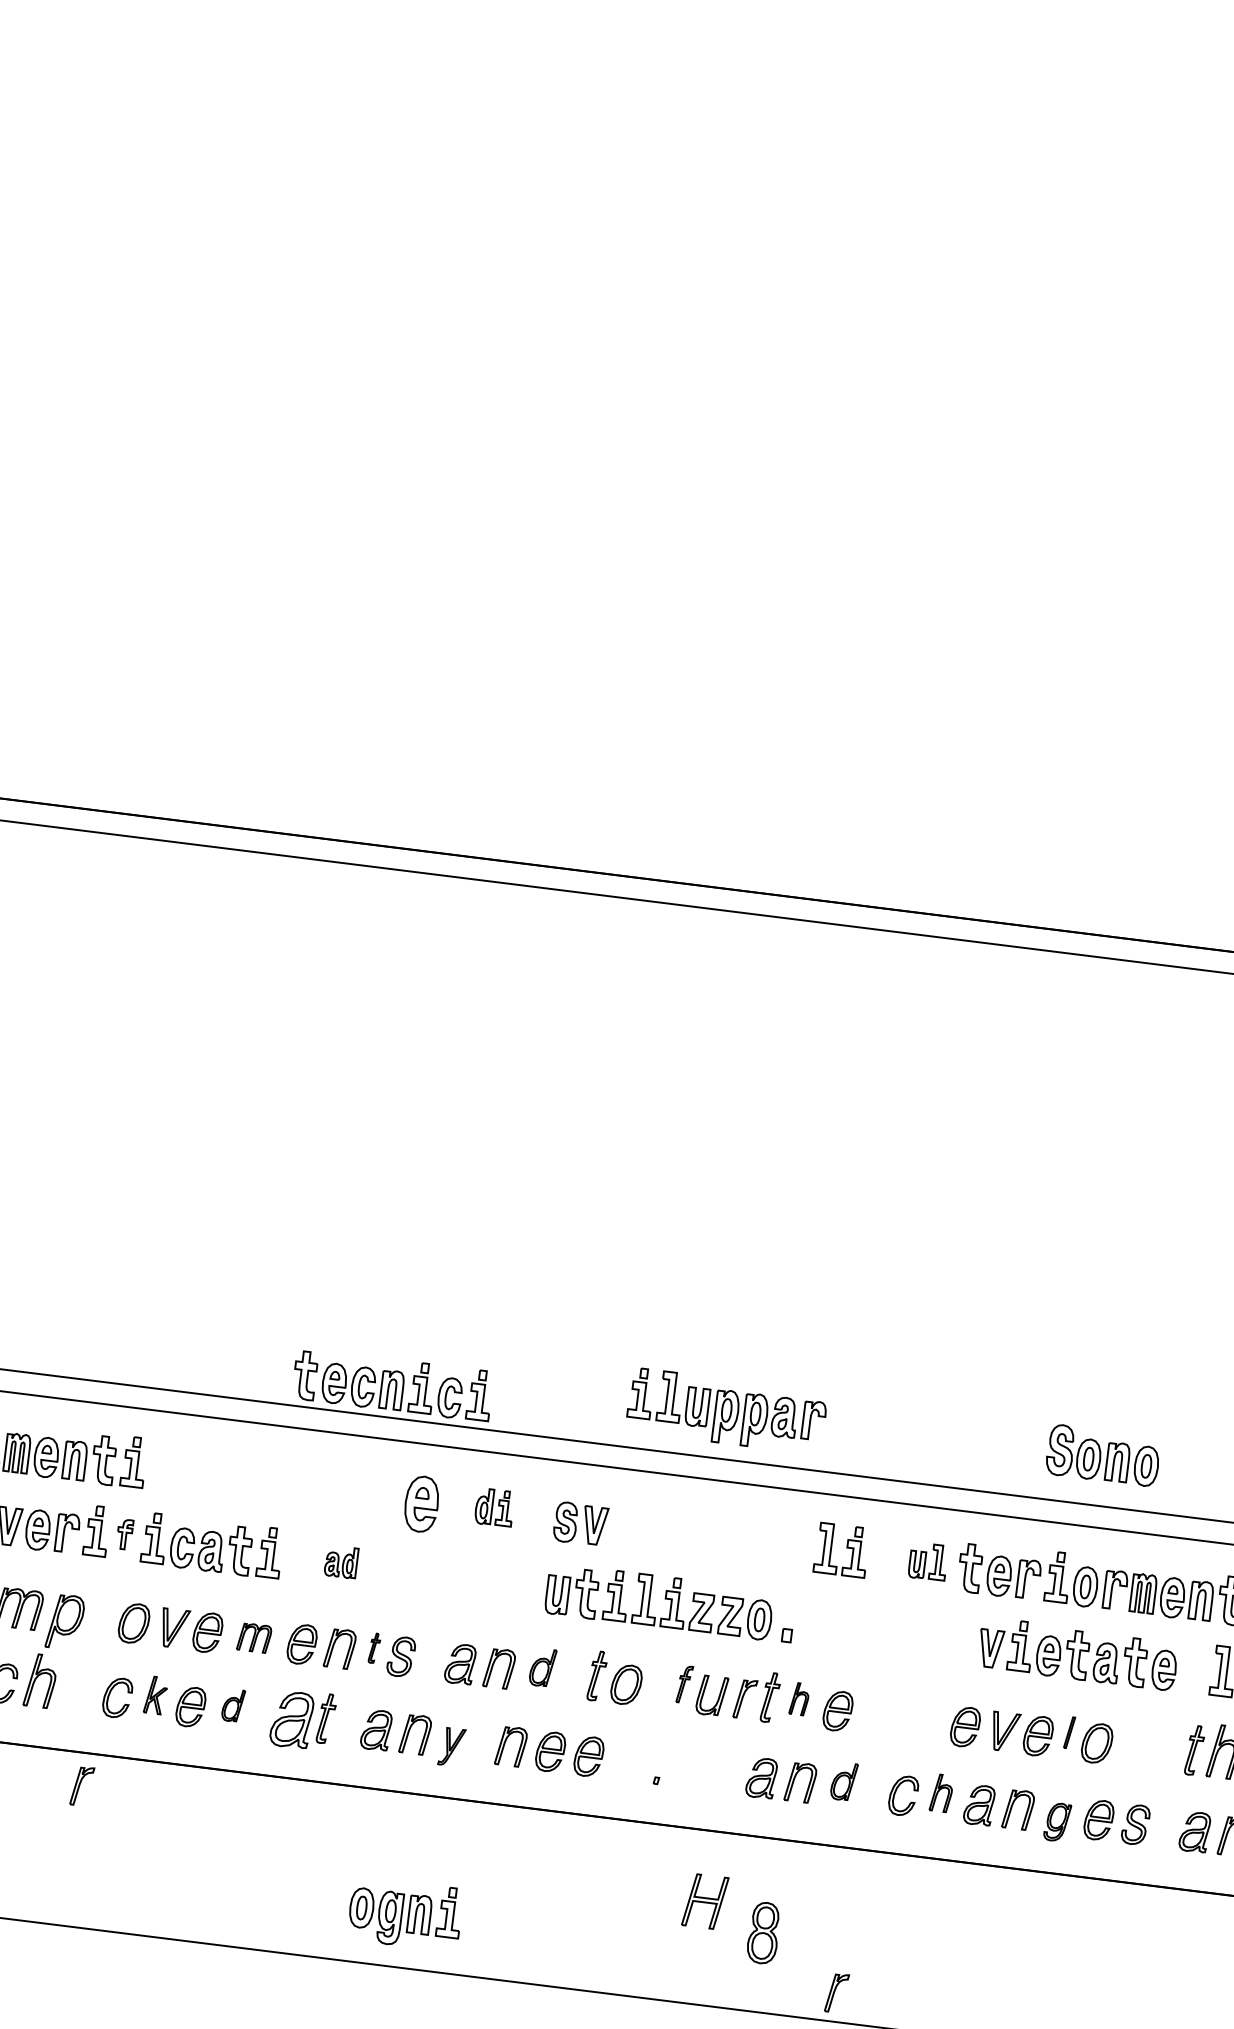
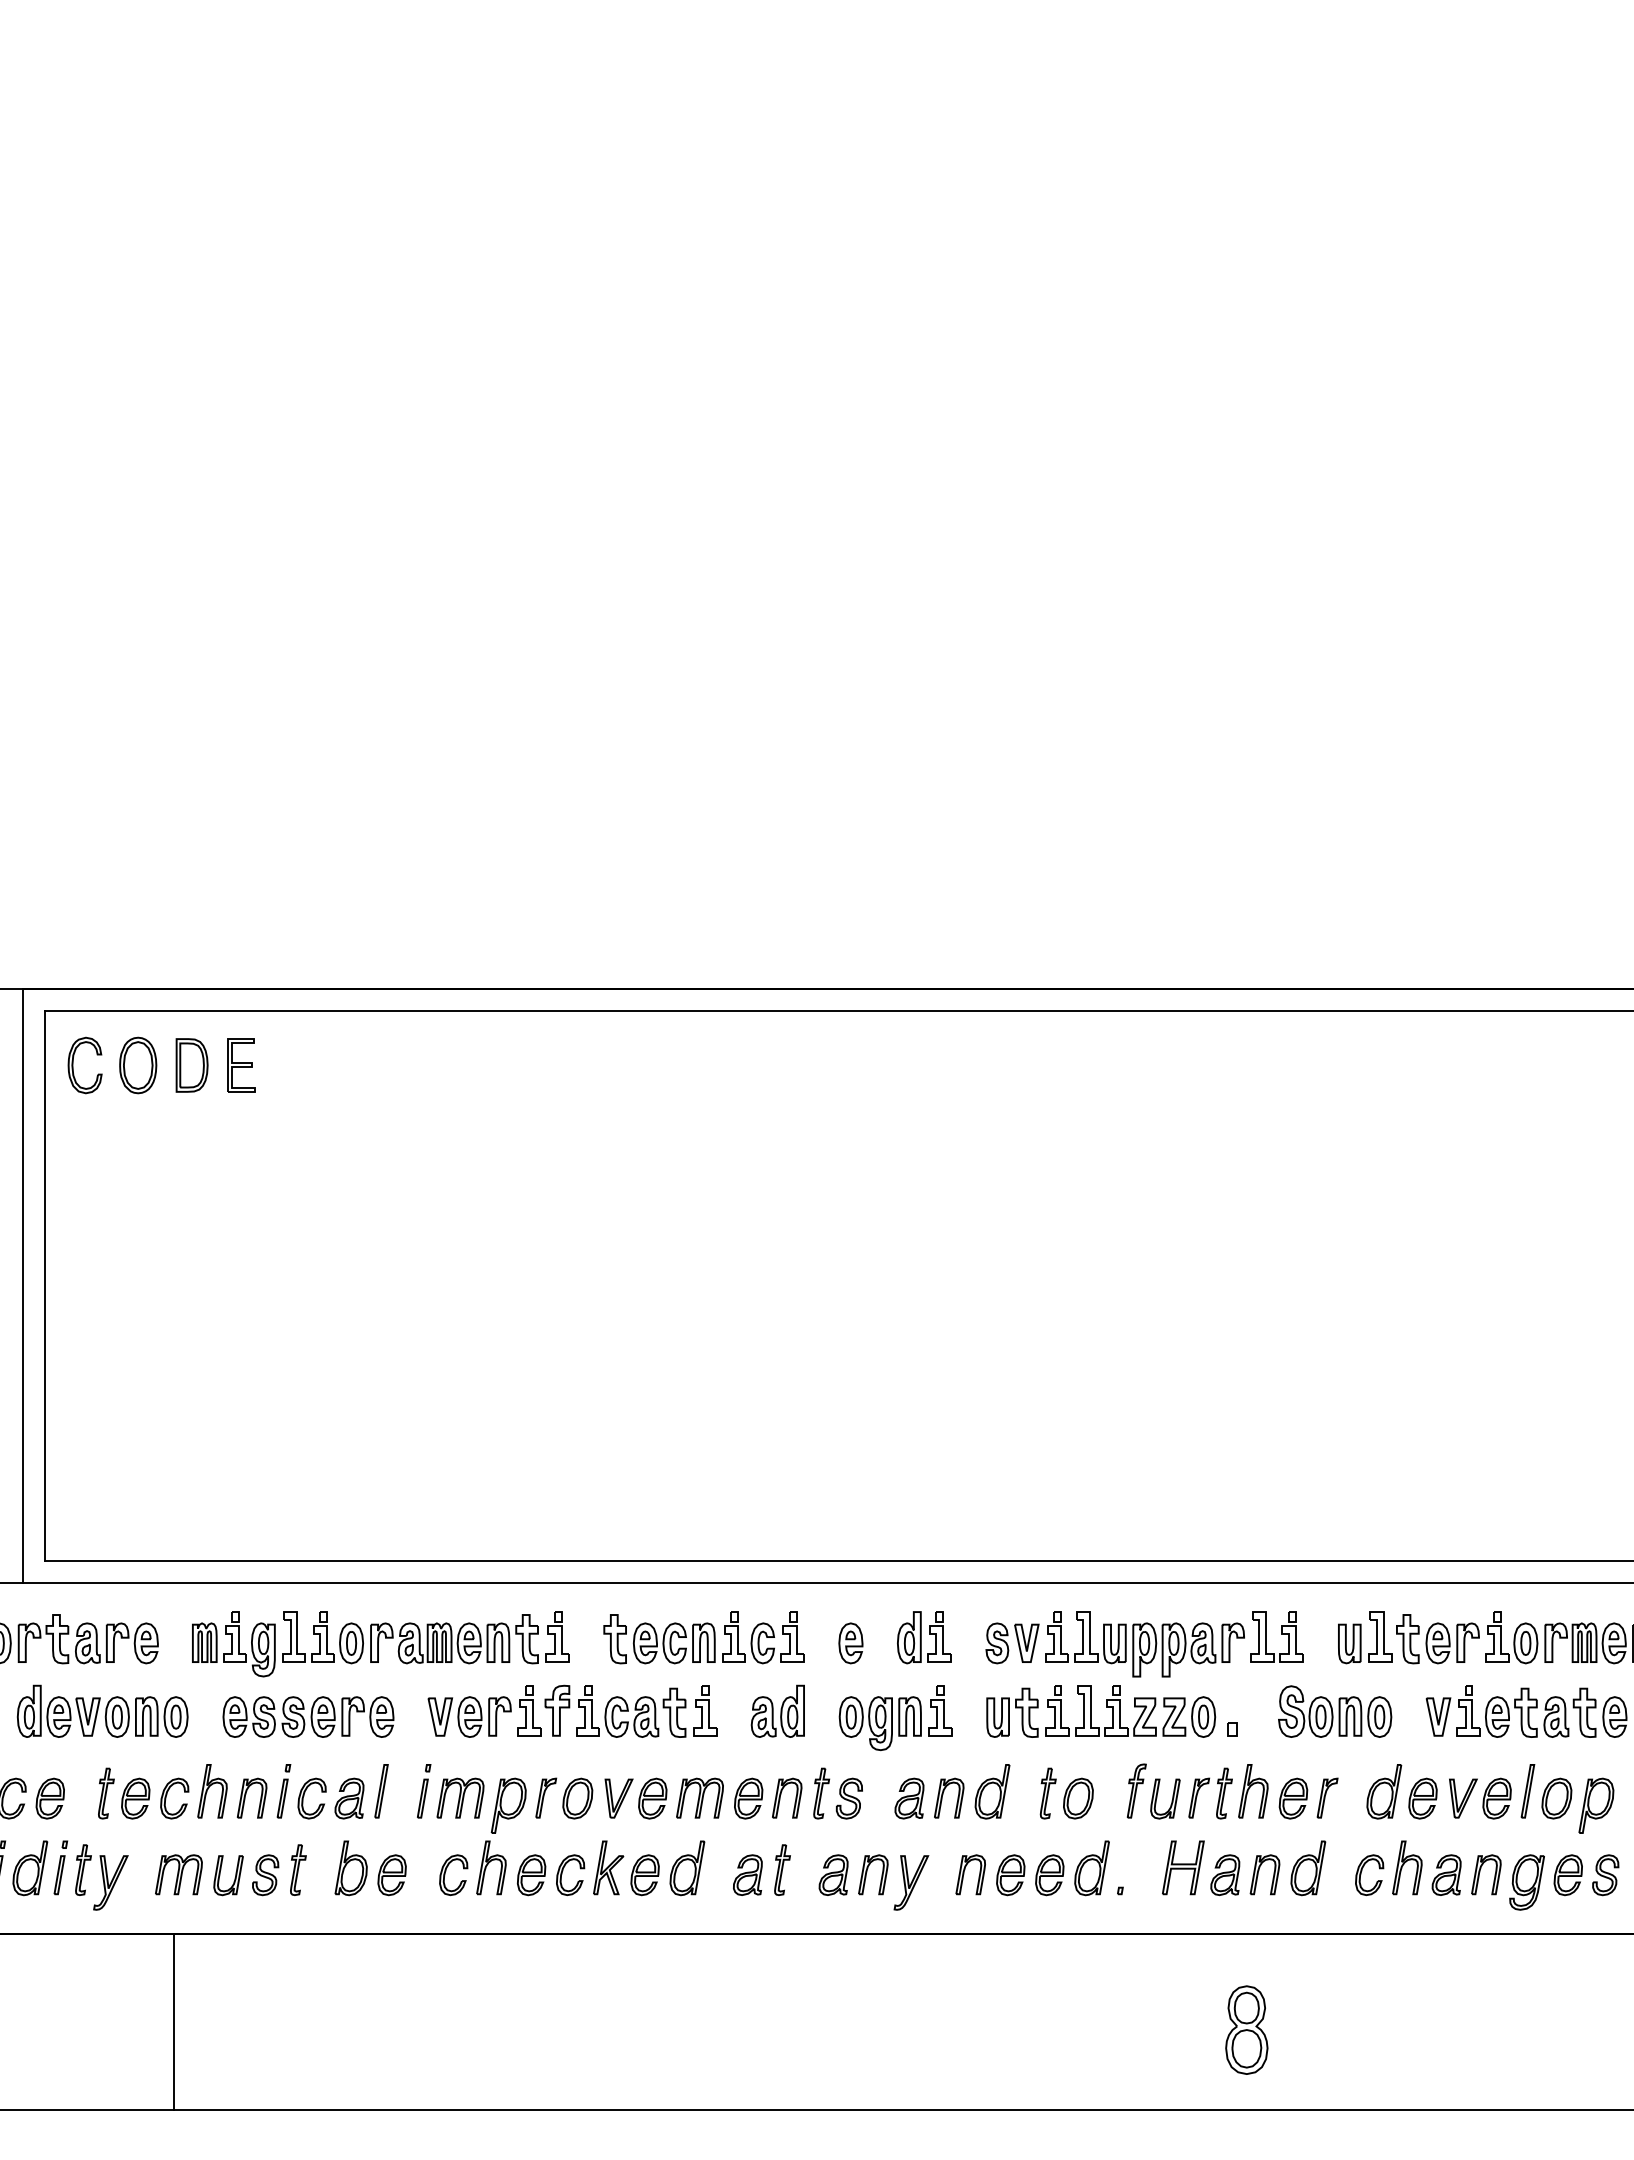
part: (392, 1384) -> (703, 1637), moved
part: (726, 1411) -> (1144, 1644), moved
part: (1103, 1455) -> (1335, 1711), moved
part: (421, 1504) -> (850, 1643), size x0.71
part: (494, 1507) -> (924, 1637), size x1.43
part: (124, 1534) -> (557, 1710), size x1.67
part: (341, 1561) -> (777, 1710), size x1.67
part: (928, 1561) -> (1365, 1637), size x1.43
part: (253, 1637) -> (699, 1797), size x1.43
part: (374, 1648) -> (821, 1793), size x1.67
part: (542, 1667) -> (992, 1791), size x1.43
part: (684, 1683) -> (1136, 1790), size x1.43
part: (79, 1693) -> (531, 1875), added
part: (155, 1694) -> (608, 1867), size x1.43
part: (799, 1699) -> (1253, 1791), size x1.67
part: (233, 1705) -> (687, 1868), size x1.67
part: (928, 1715) -> (1384, 1791), added
part: (291, 1718) -> (747, 1874), size x0.71
part: (1069, 1732) -> (1527, 1791), size x1.67
part: (452, 1746) -> (911, 1882), size x1.43
part: (630, 1755) -> (1091, 1868), added
part: (1135, 1755) -> (1596, 1805), added
part: (844, 1781) -> (1308, 1868), size x1.43
part: (82, 1785) -> (546, 1797), moved
part: (941, 1792) -> (1407, 1867), size x1.43
part: (1056, 1822) -> (1526, 1882), size x1.43
part: (705, 1901) -> (1183, 1867), moved
part: (405, 1914) -> (895, 1718), moved
part: (763, 1932) -> (1246, 2029), size x1.43
part: (836, 1992) -> (1327, 1797), moved

